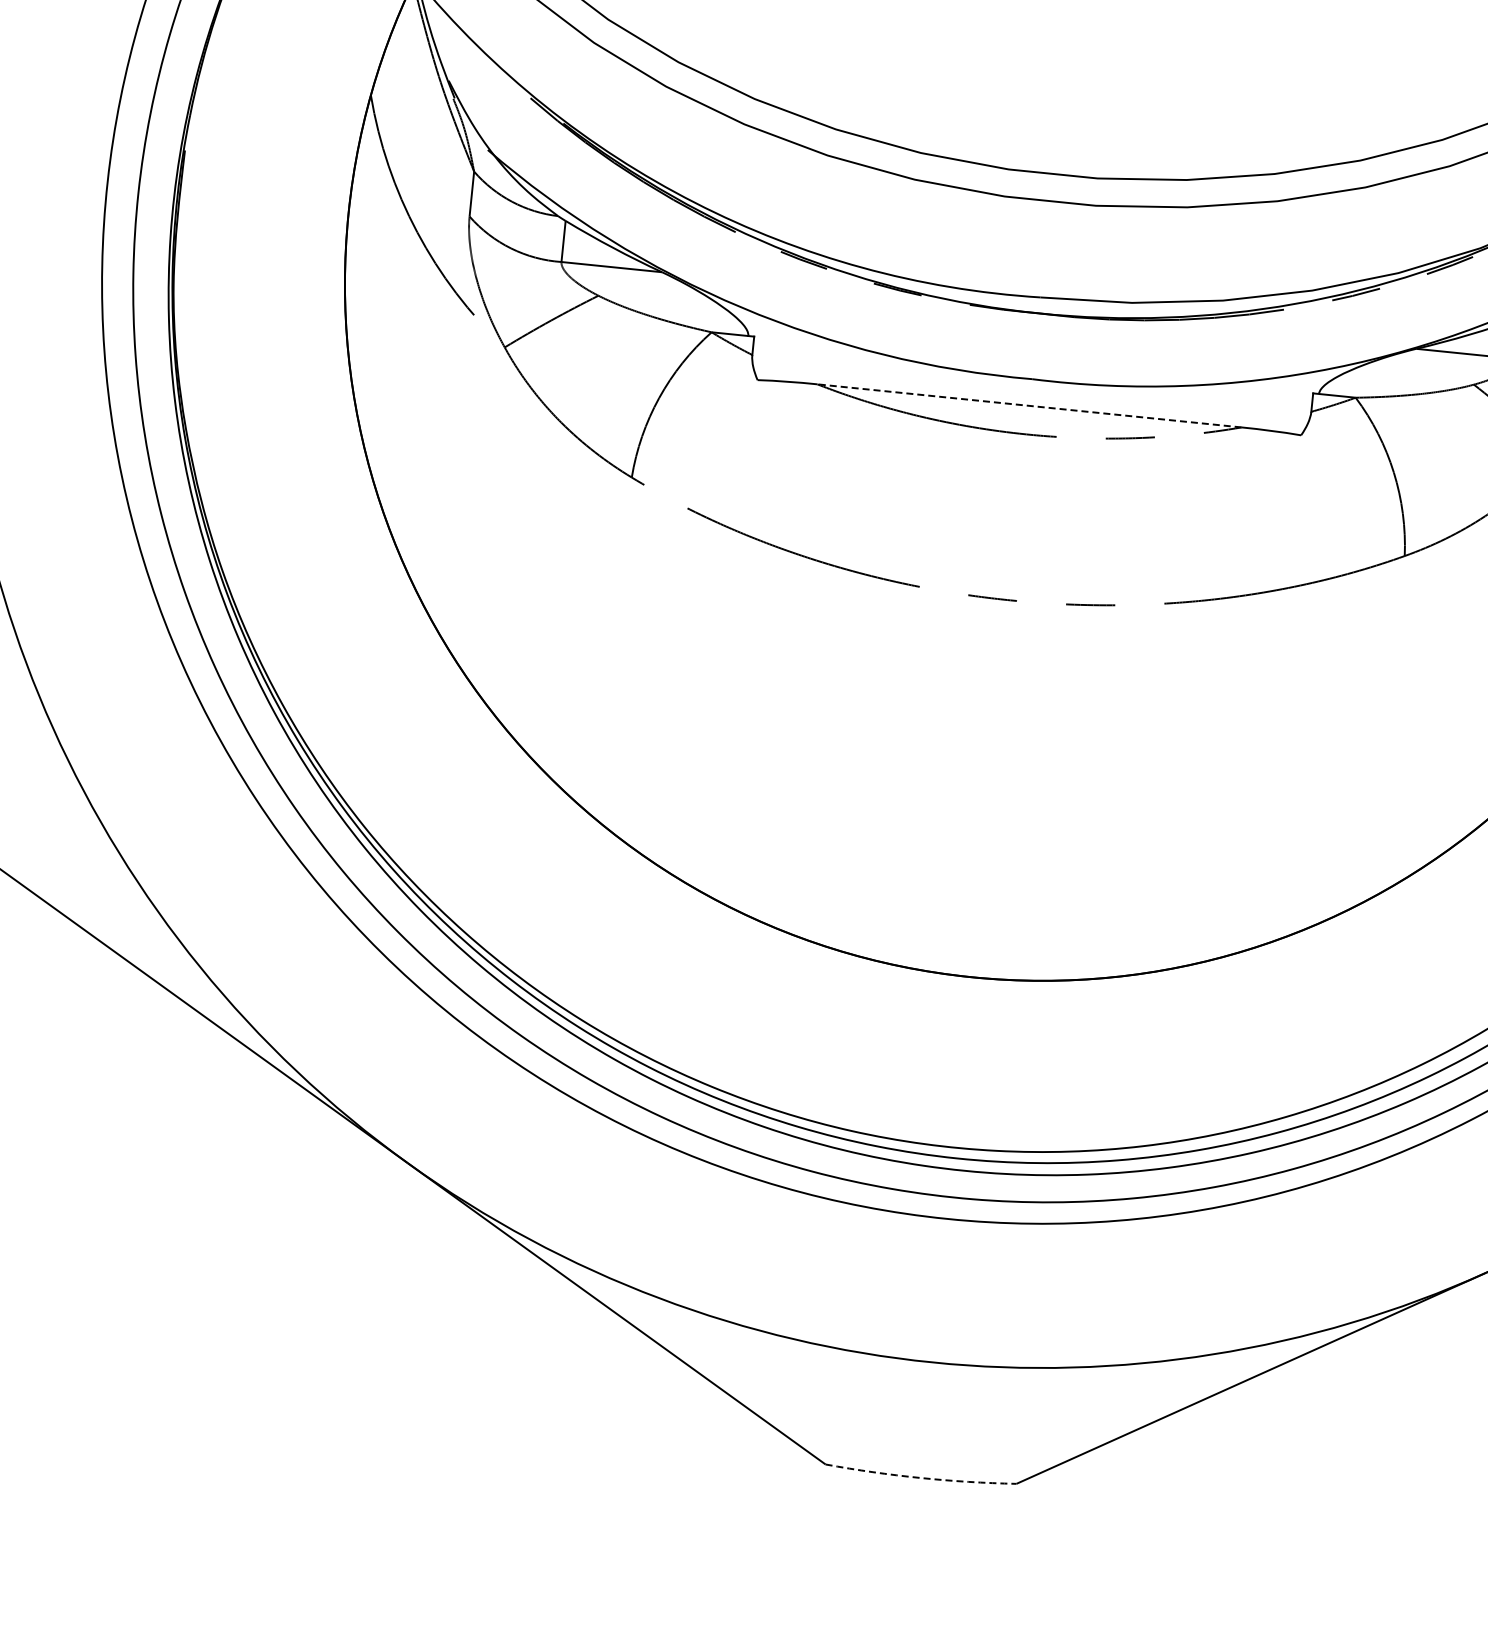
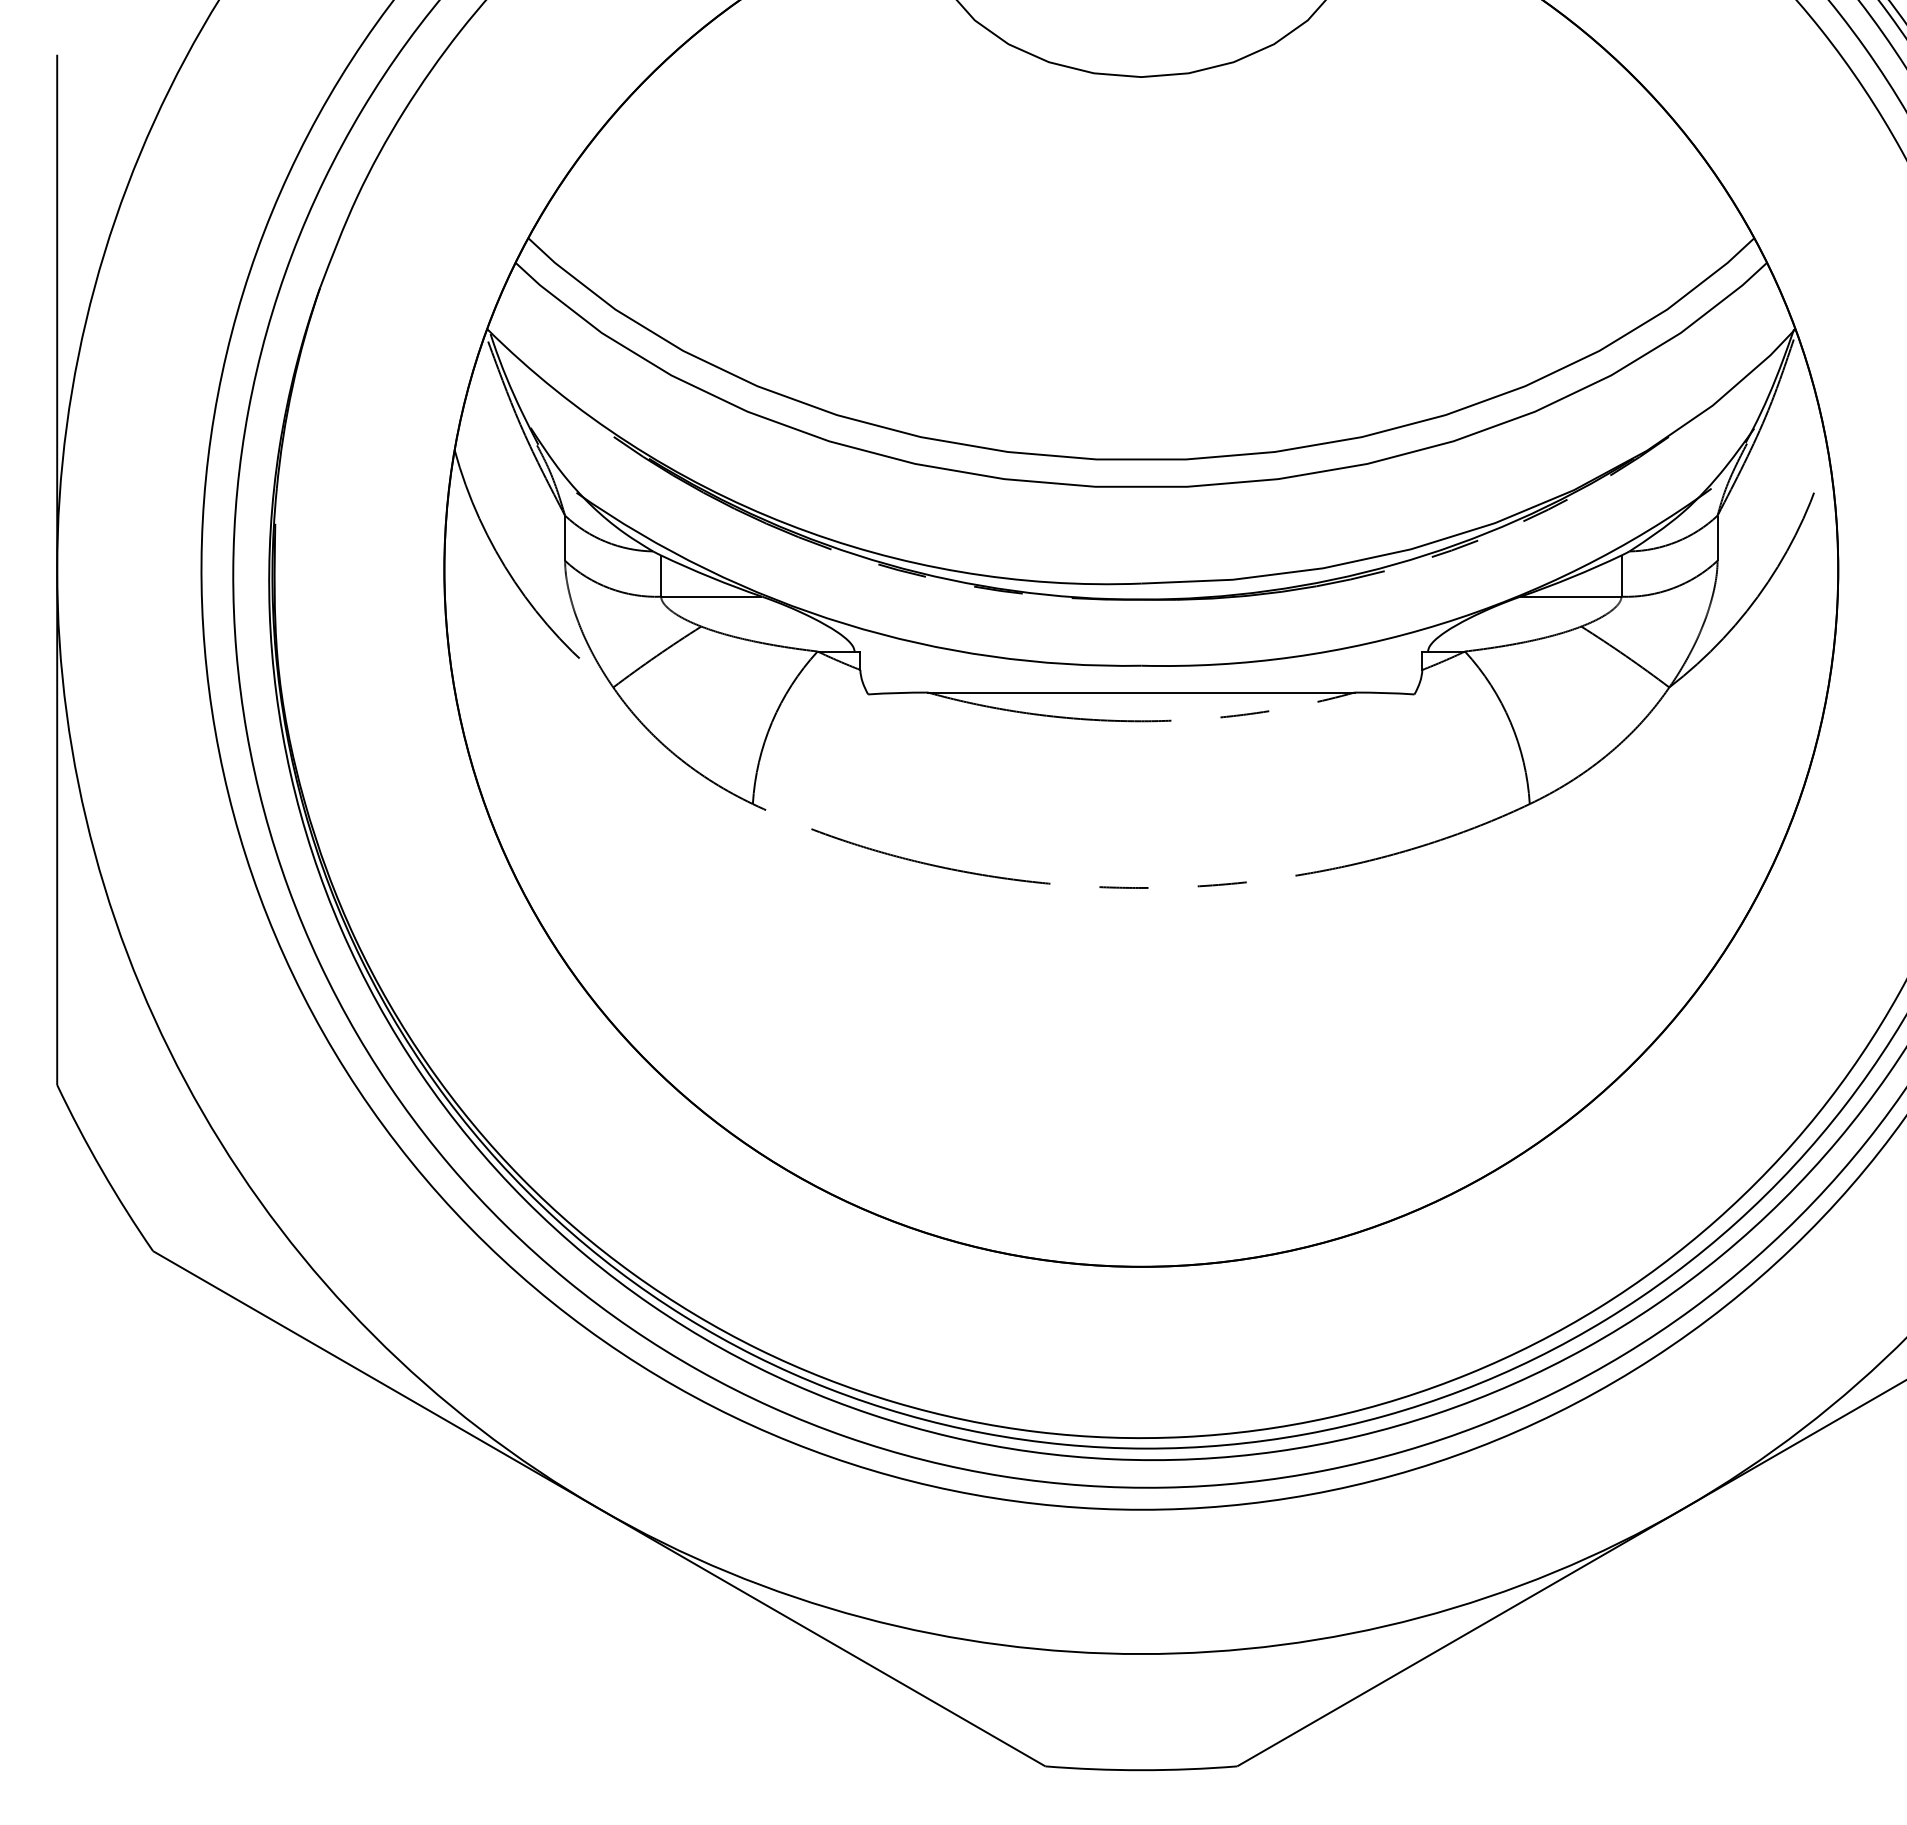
line: (1028, 405) -> (1140, 692), dashed -> solid
arc: (920, 1478) -> (1141, 1770), dashed -> solid

